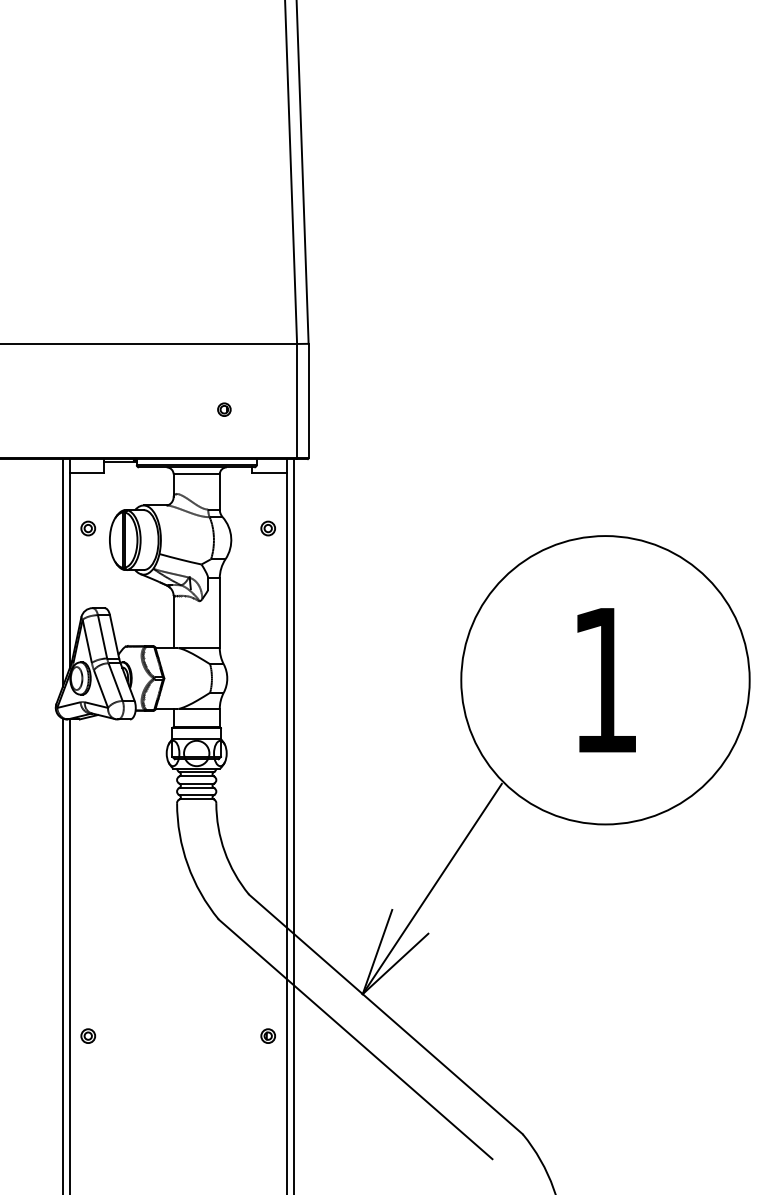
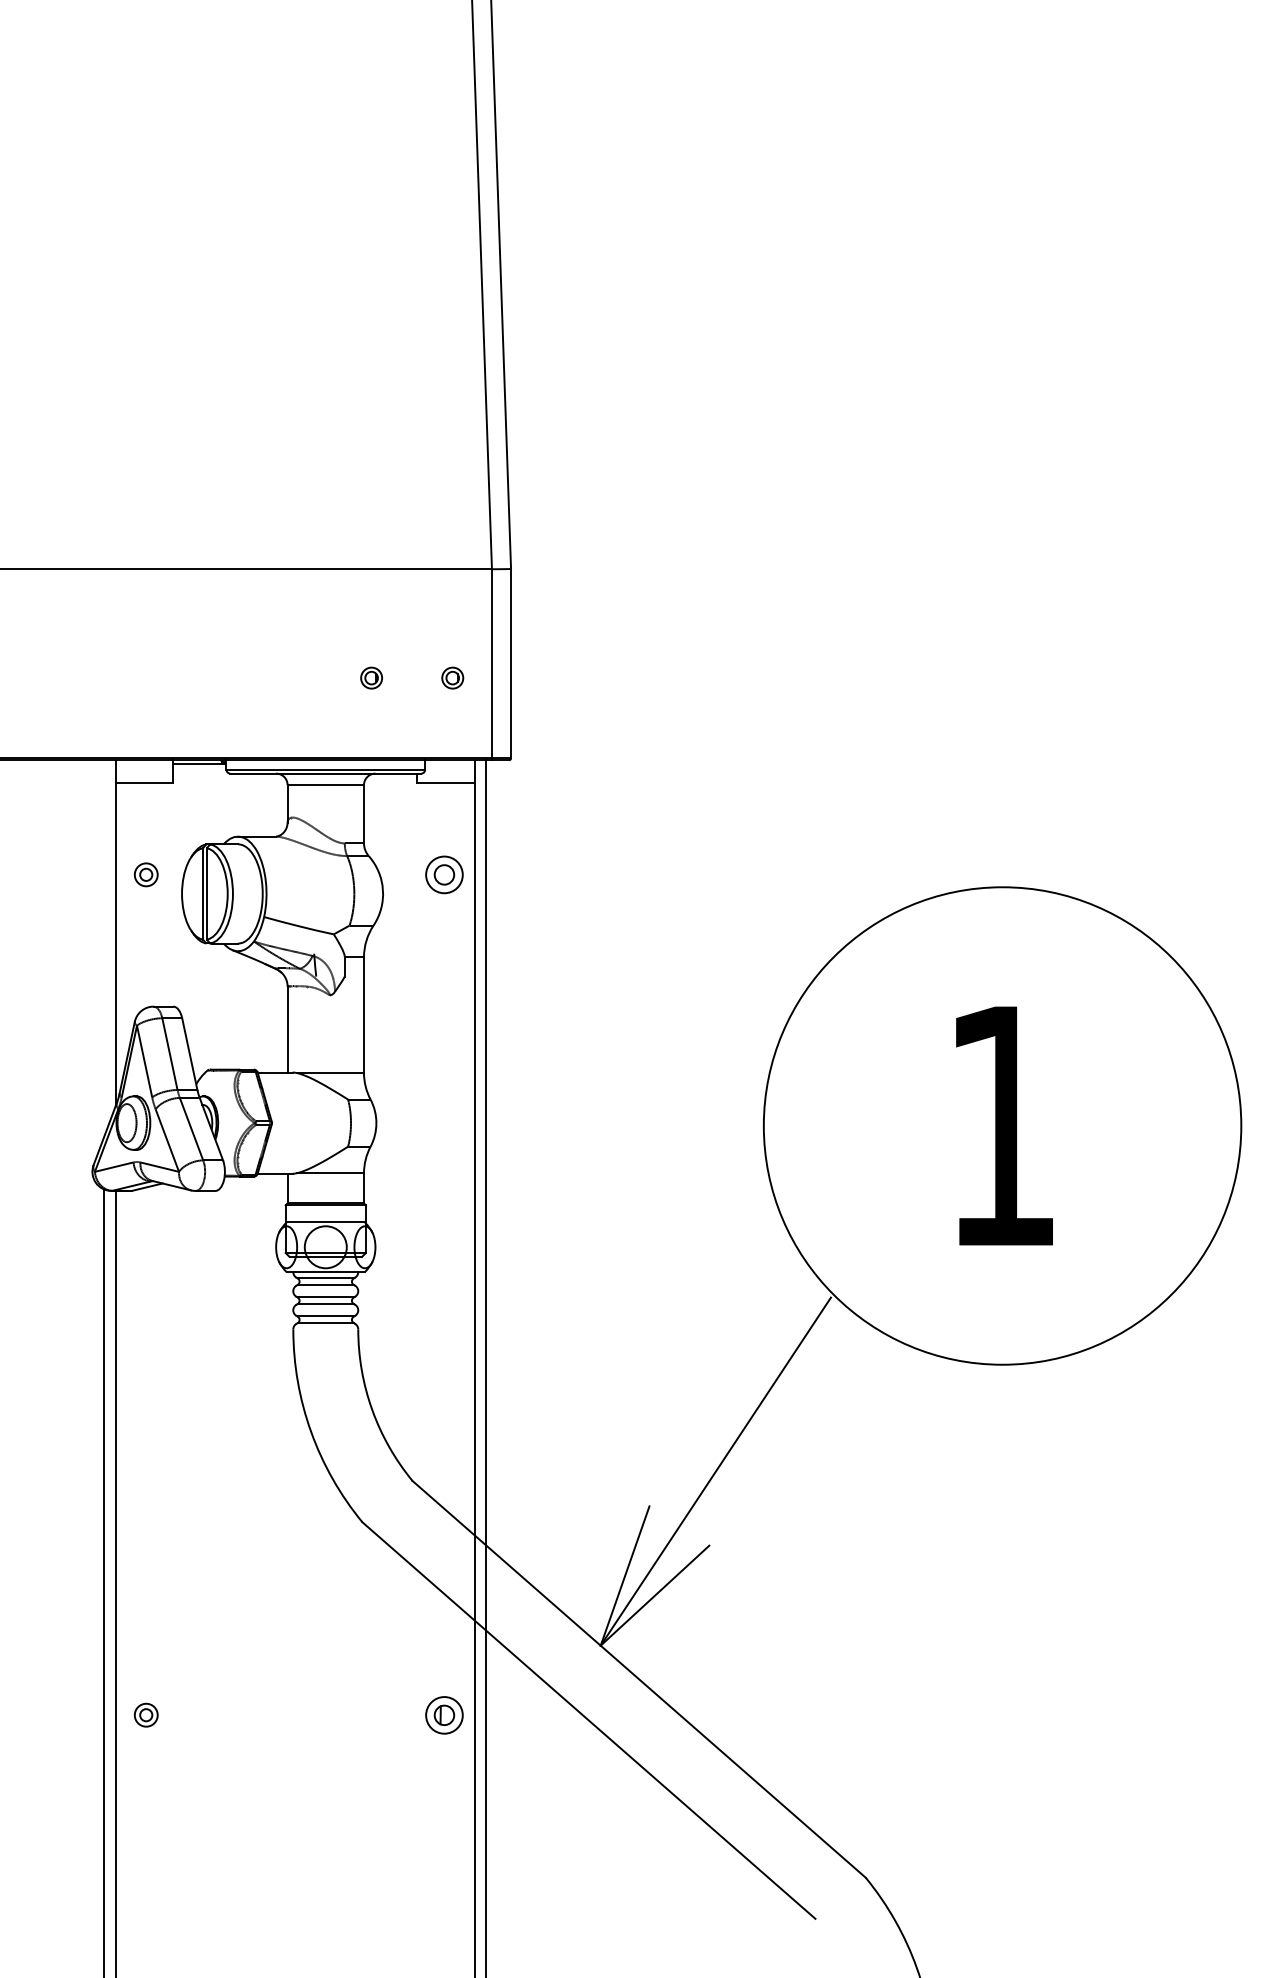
part: (273, 409) -> (452, 677), added
part: (267, 528) -> (442, 874), size x1.6
line: (62, 572) -> (103, 947), removed
part: (267, 1035) -> (442, 1714), size x1.6

